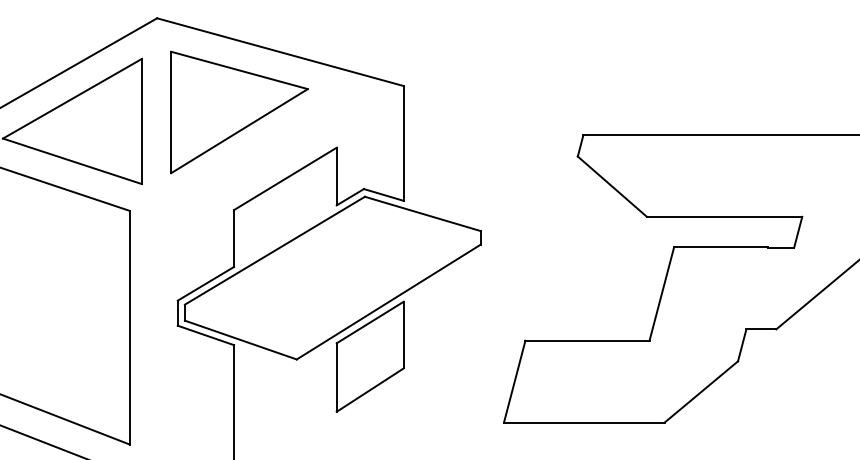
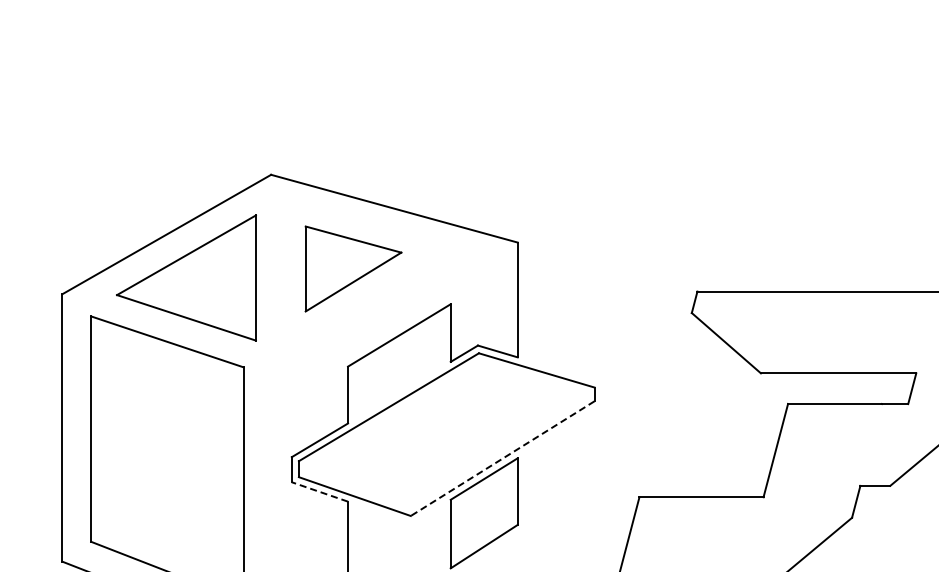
part: (239, 111) -> (353, 268), size x0.7
line: (388, 301) -> (502, 458), solid -> dashed
line: (205, 334) -> (319, 491), solid -> dashed

